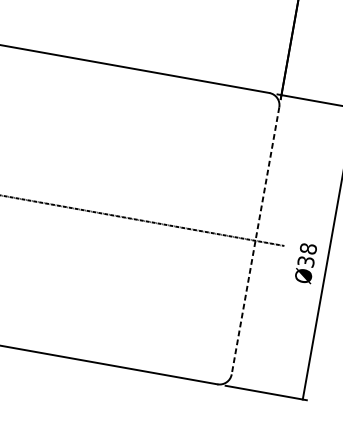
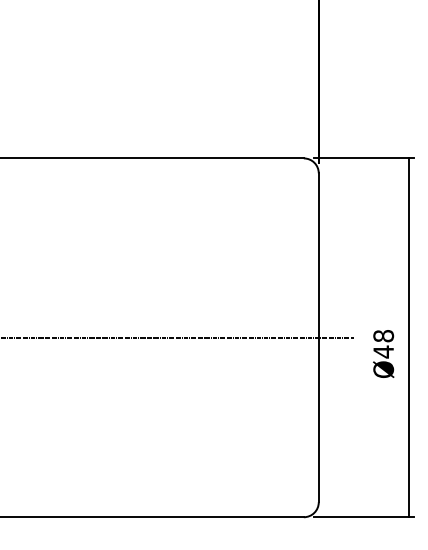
line: (255, 241) -> (318, 338), dashed -> solid
text: (306, 261) -> (383, 351), Ø38 -> Ø48

